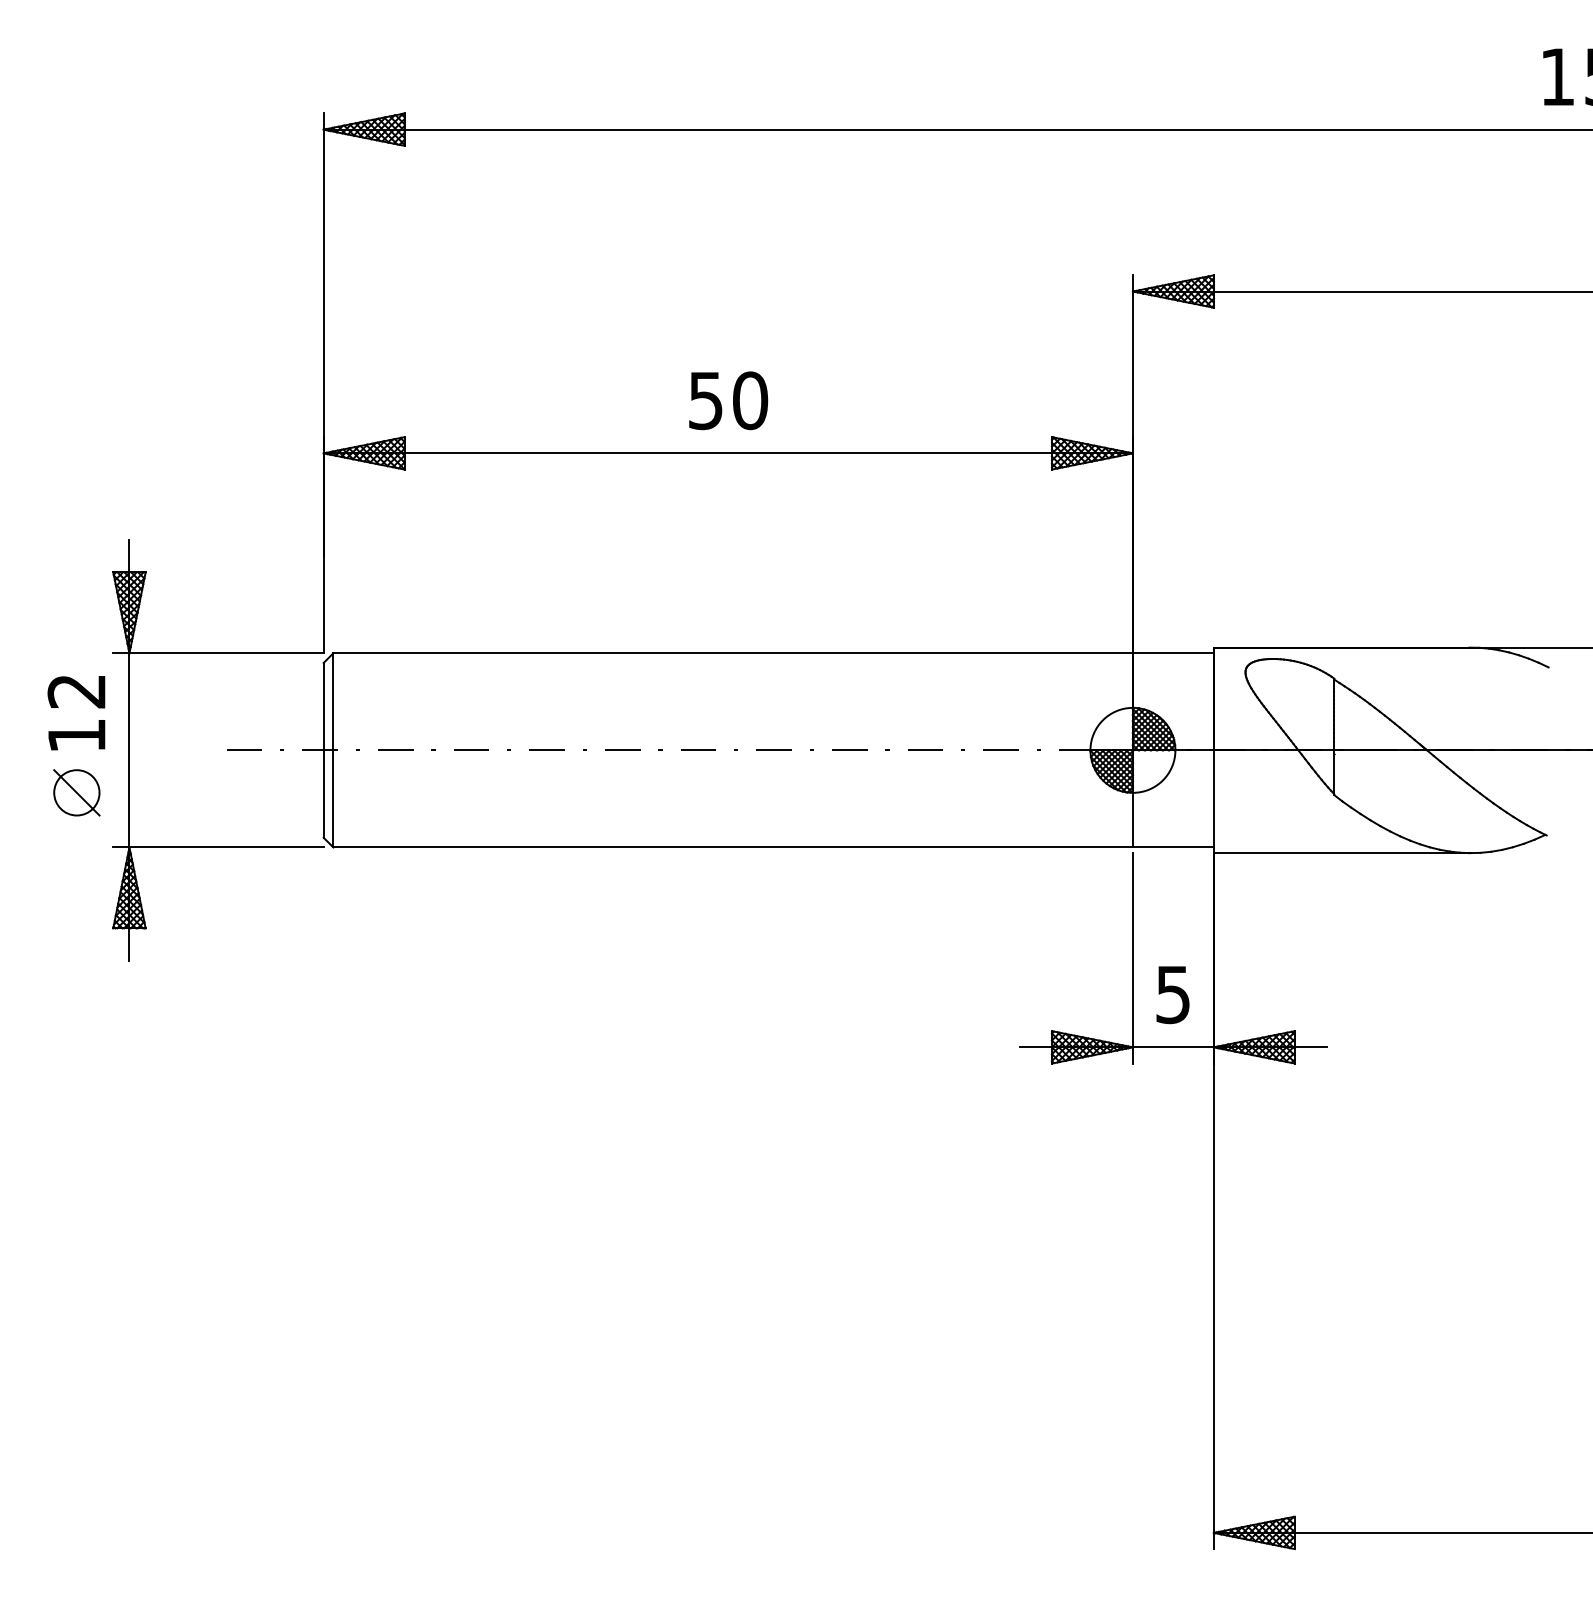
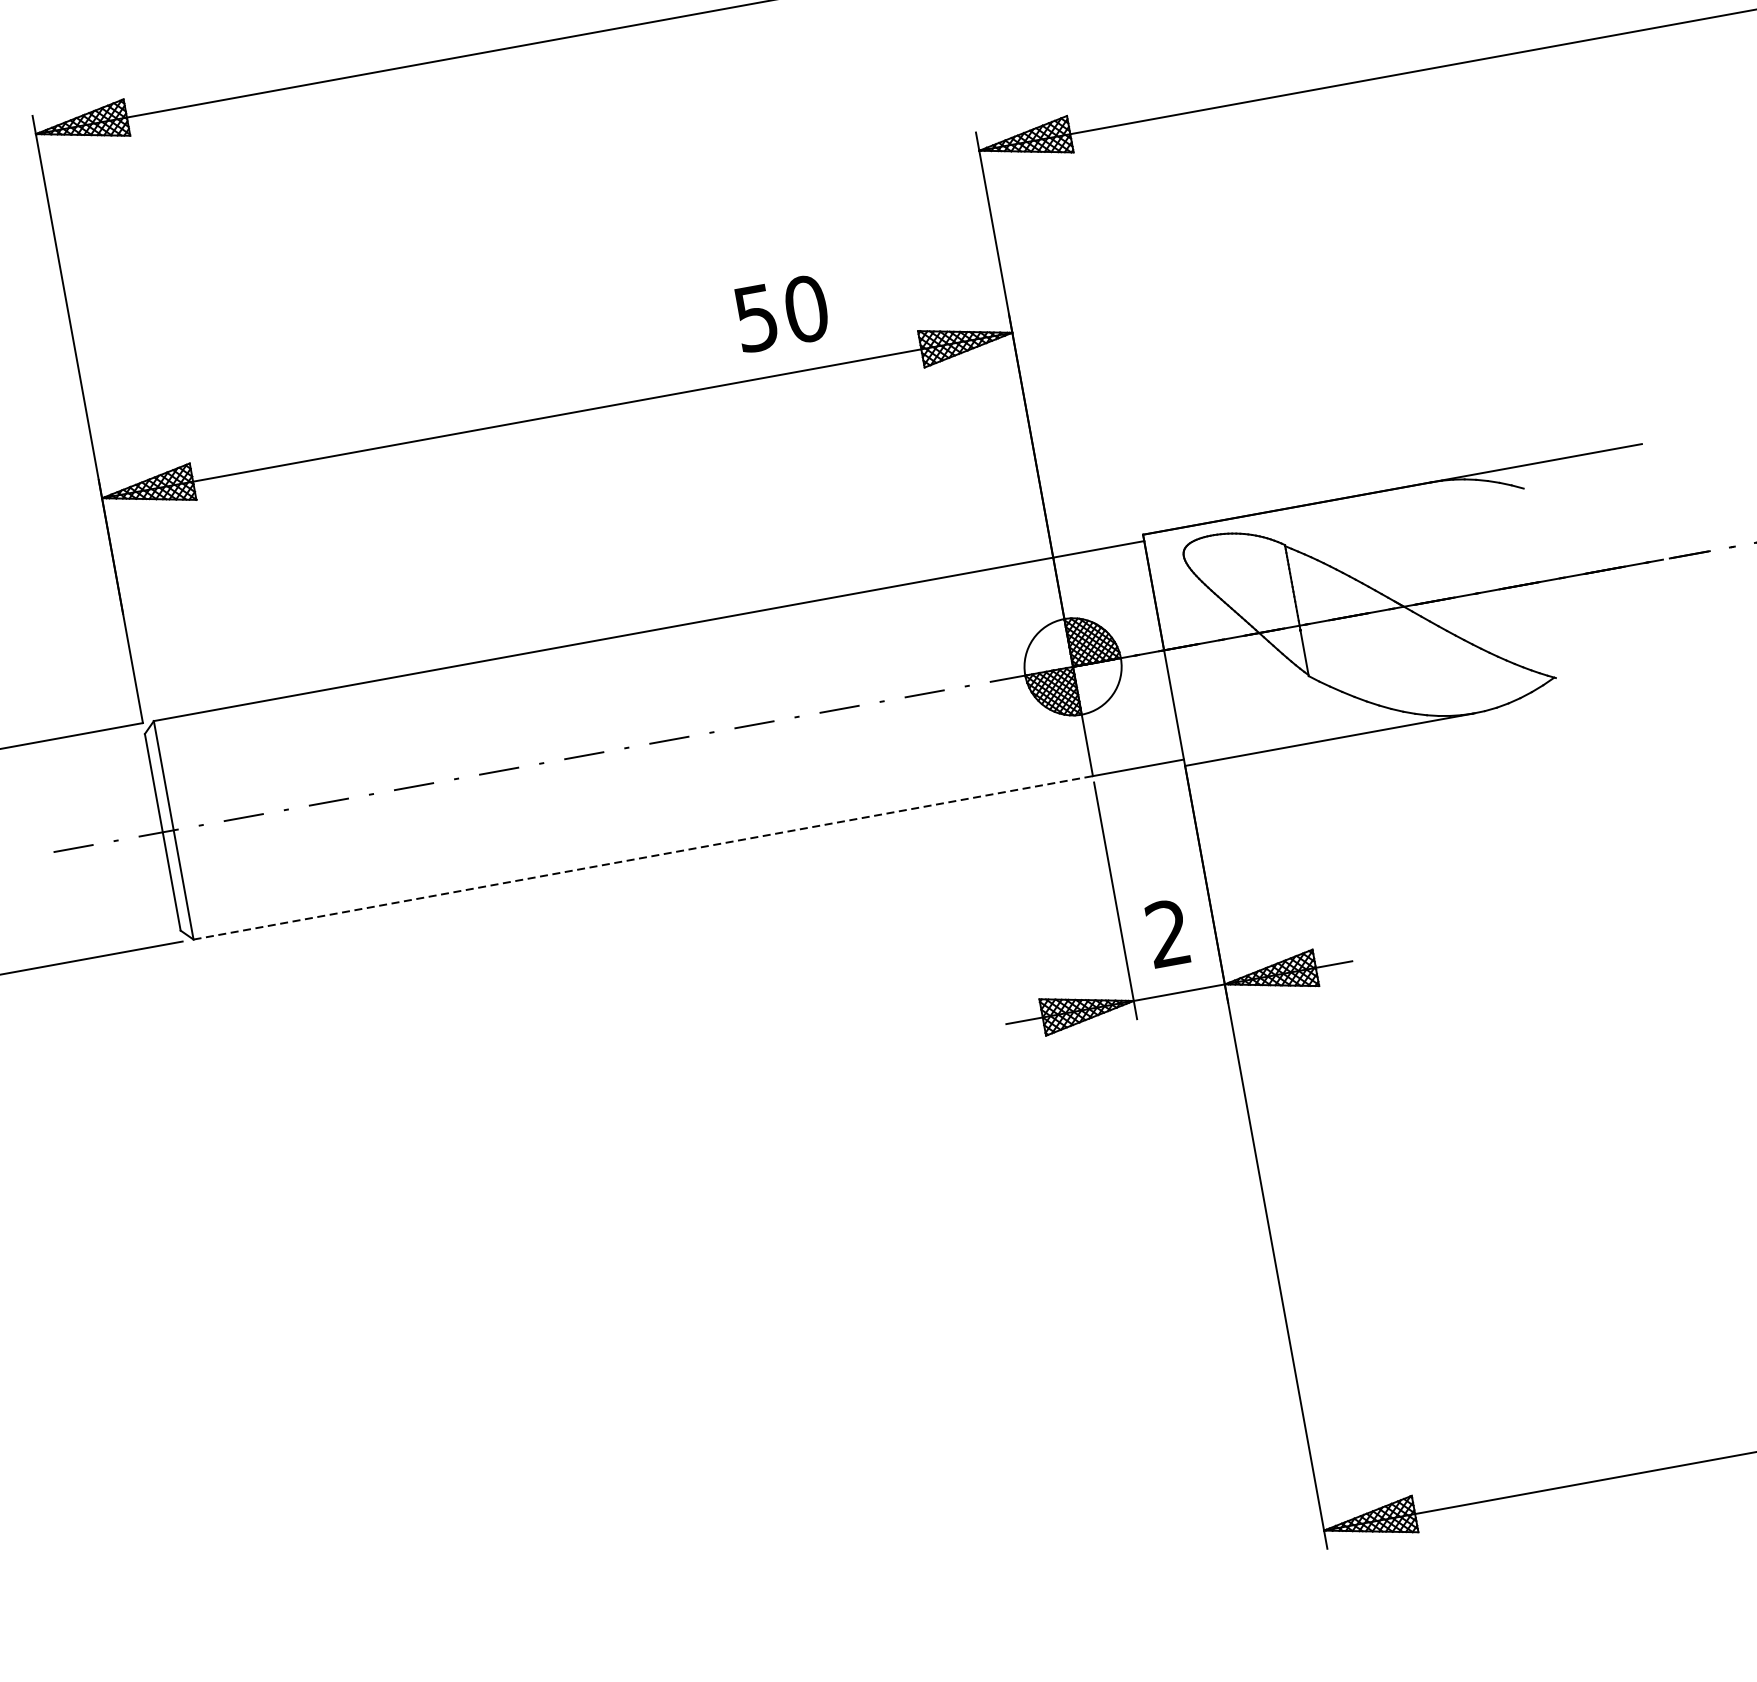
text: (728, 400) -> (781, 313), moved
line: (733, 847) -> (643, 857), solid -> dashed
text: (1172, 994) -> (1167, 933), 5 -> 2

